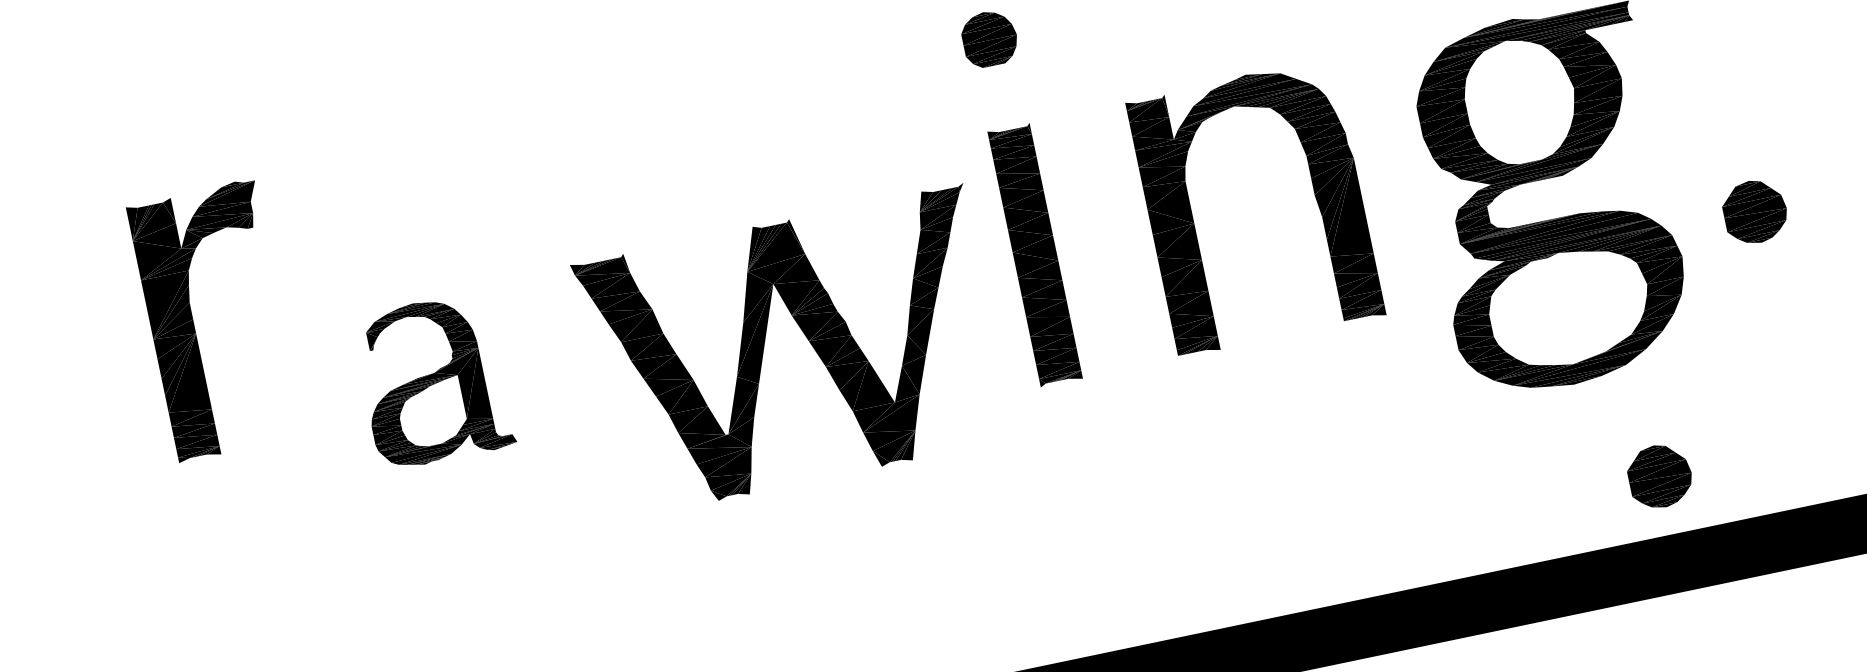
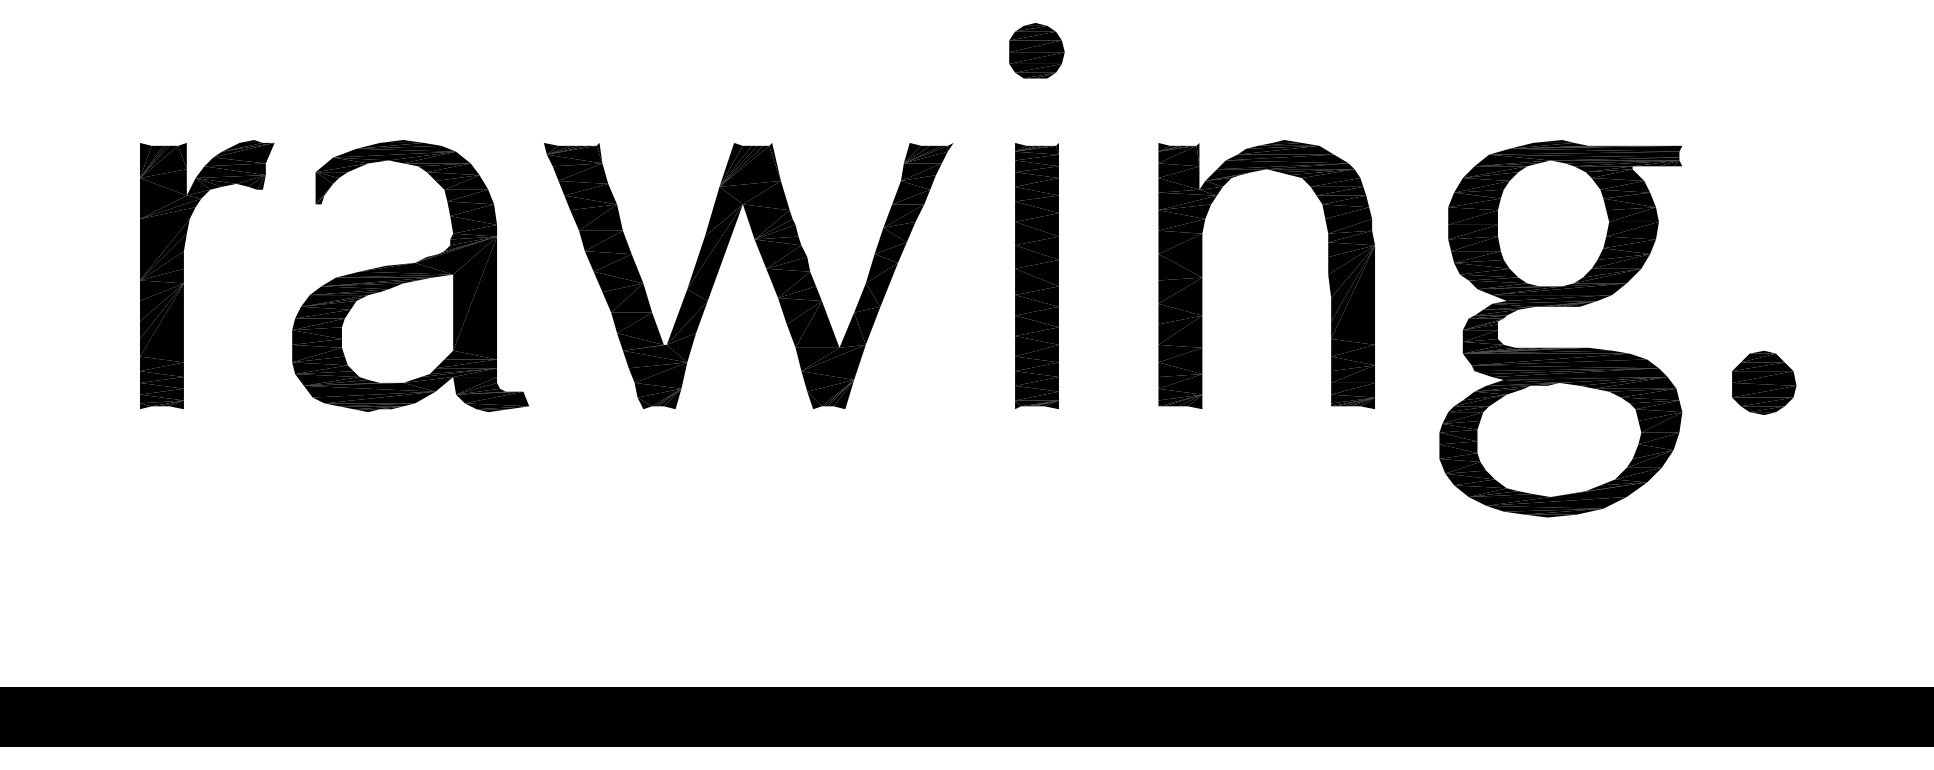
part: (193, 325) -> (183, 274), moved
part: (807, 340) -> (765, 267), moved
part: (433, 381) -> (410, 276), size x1.67
part: (1660, 475) -> (1614, 626), removed

